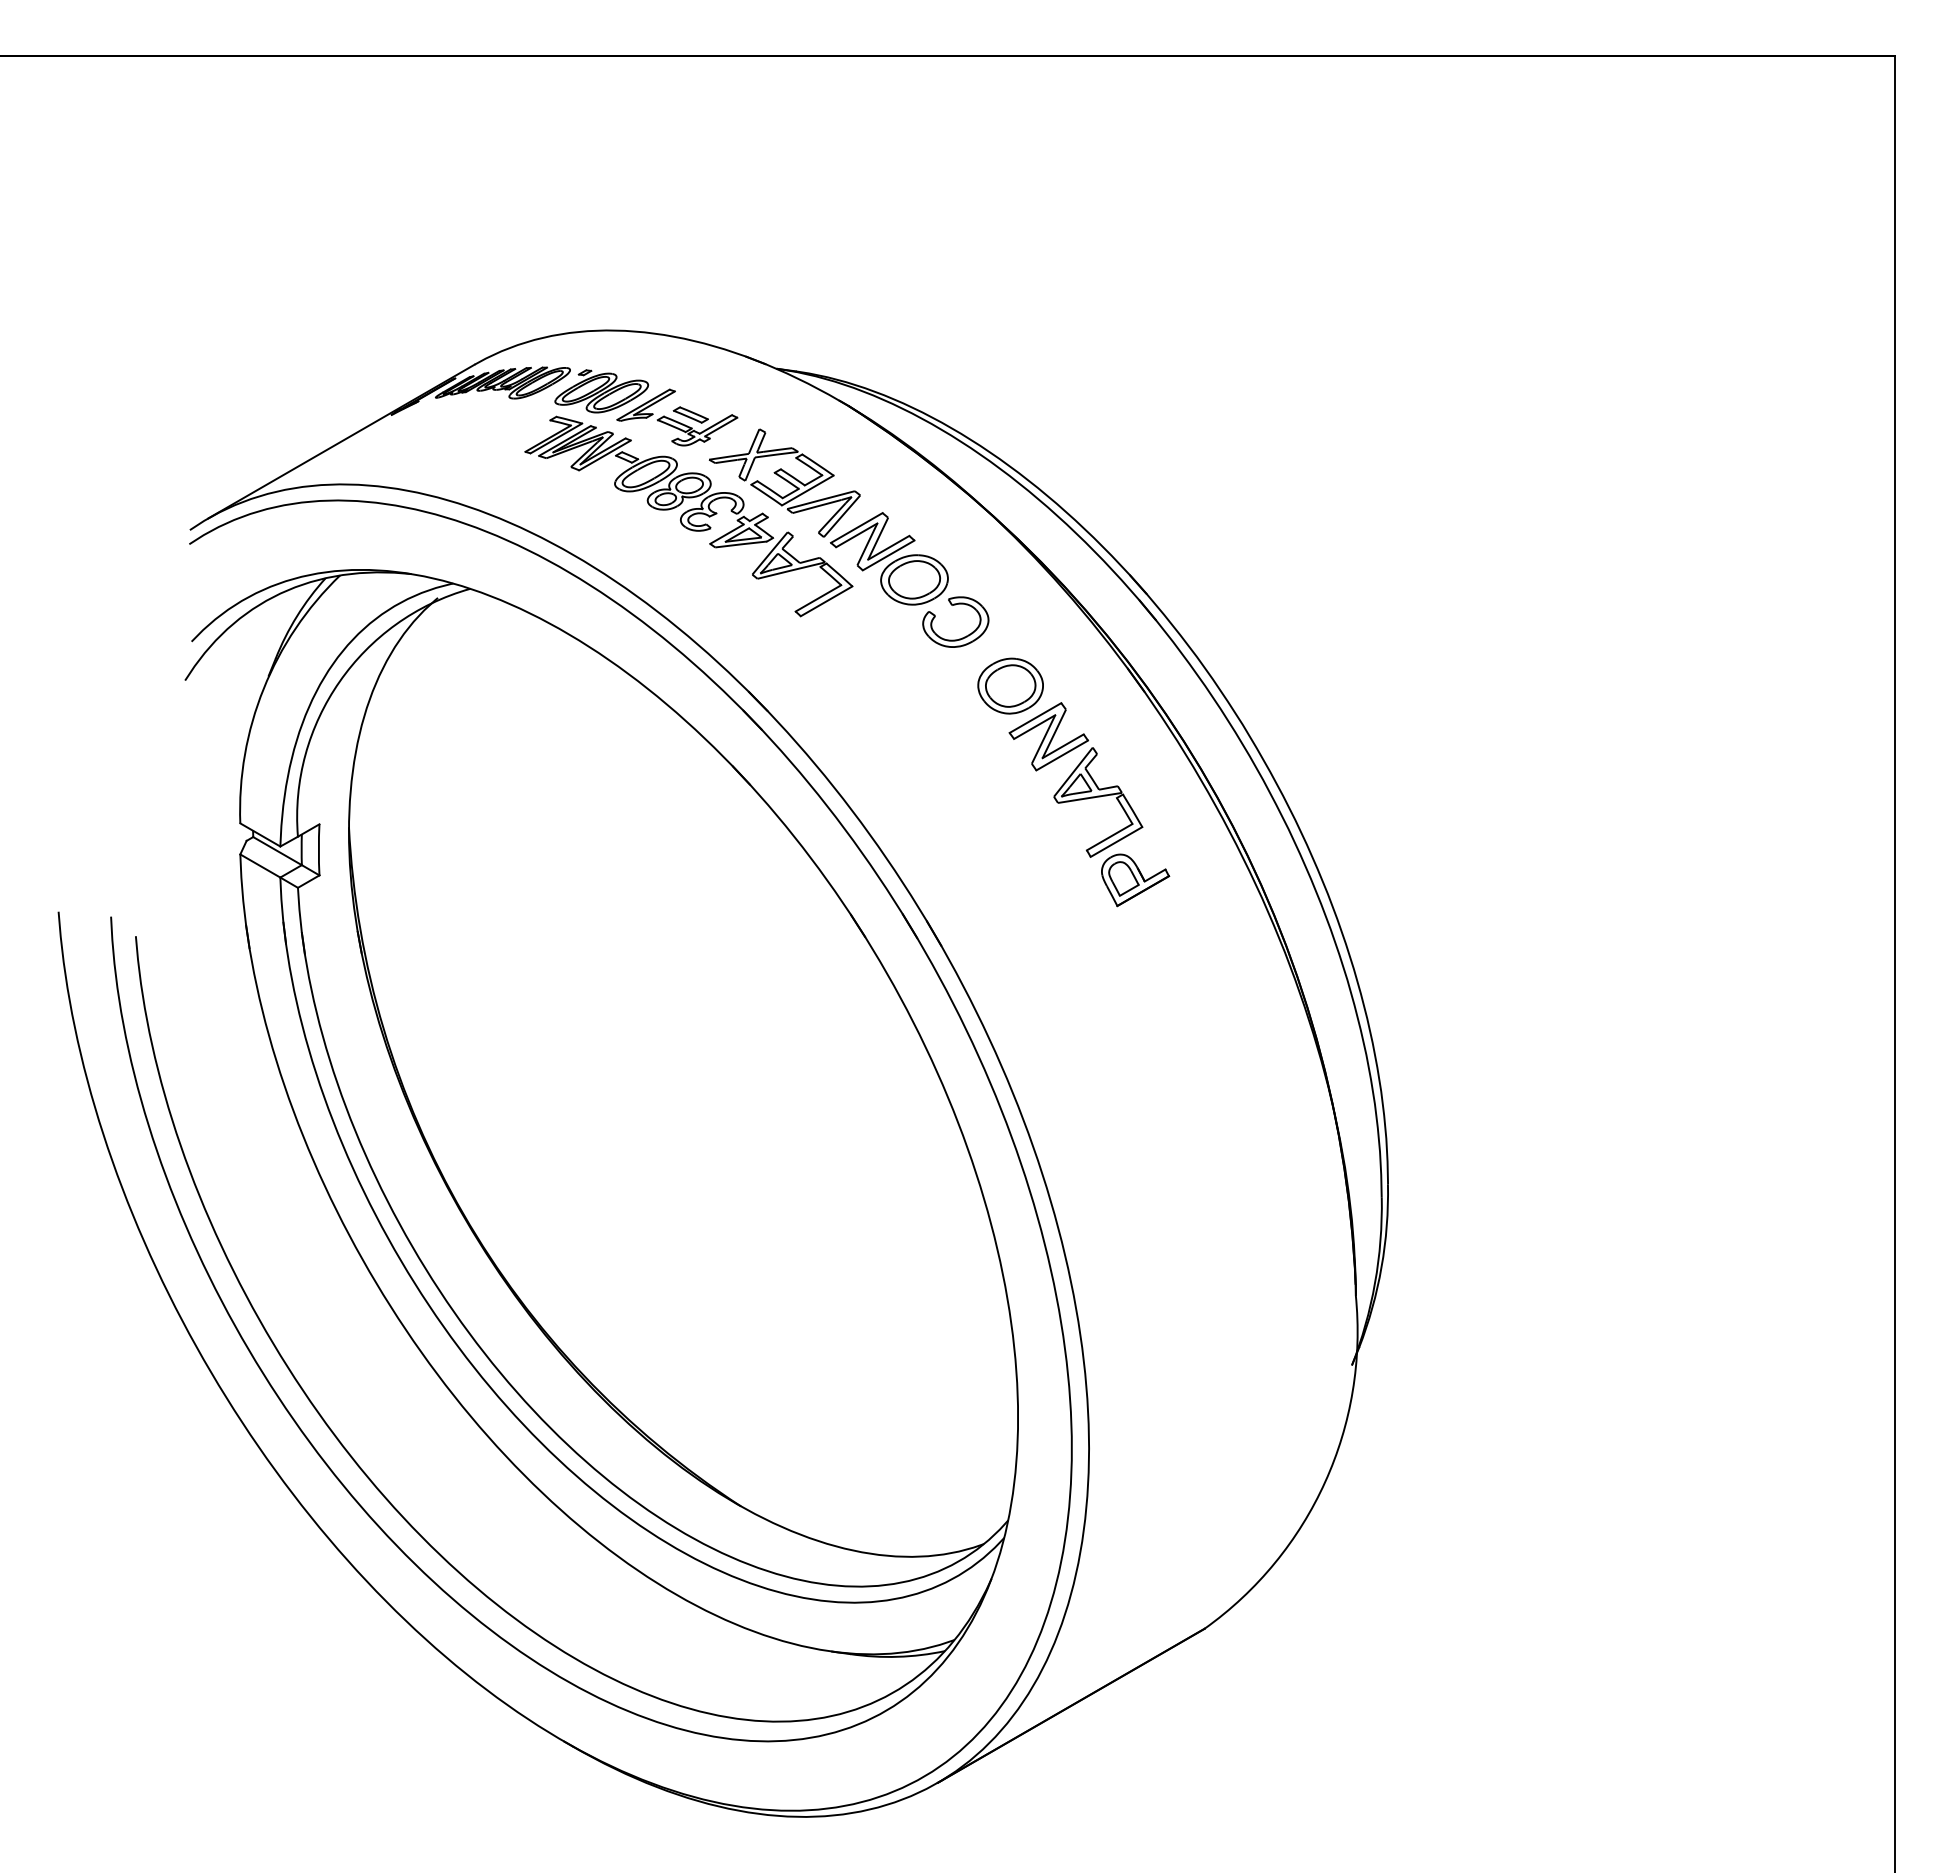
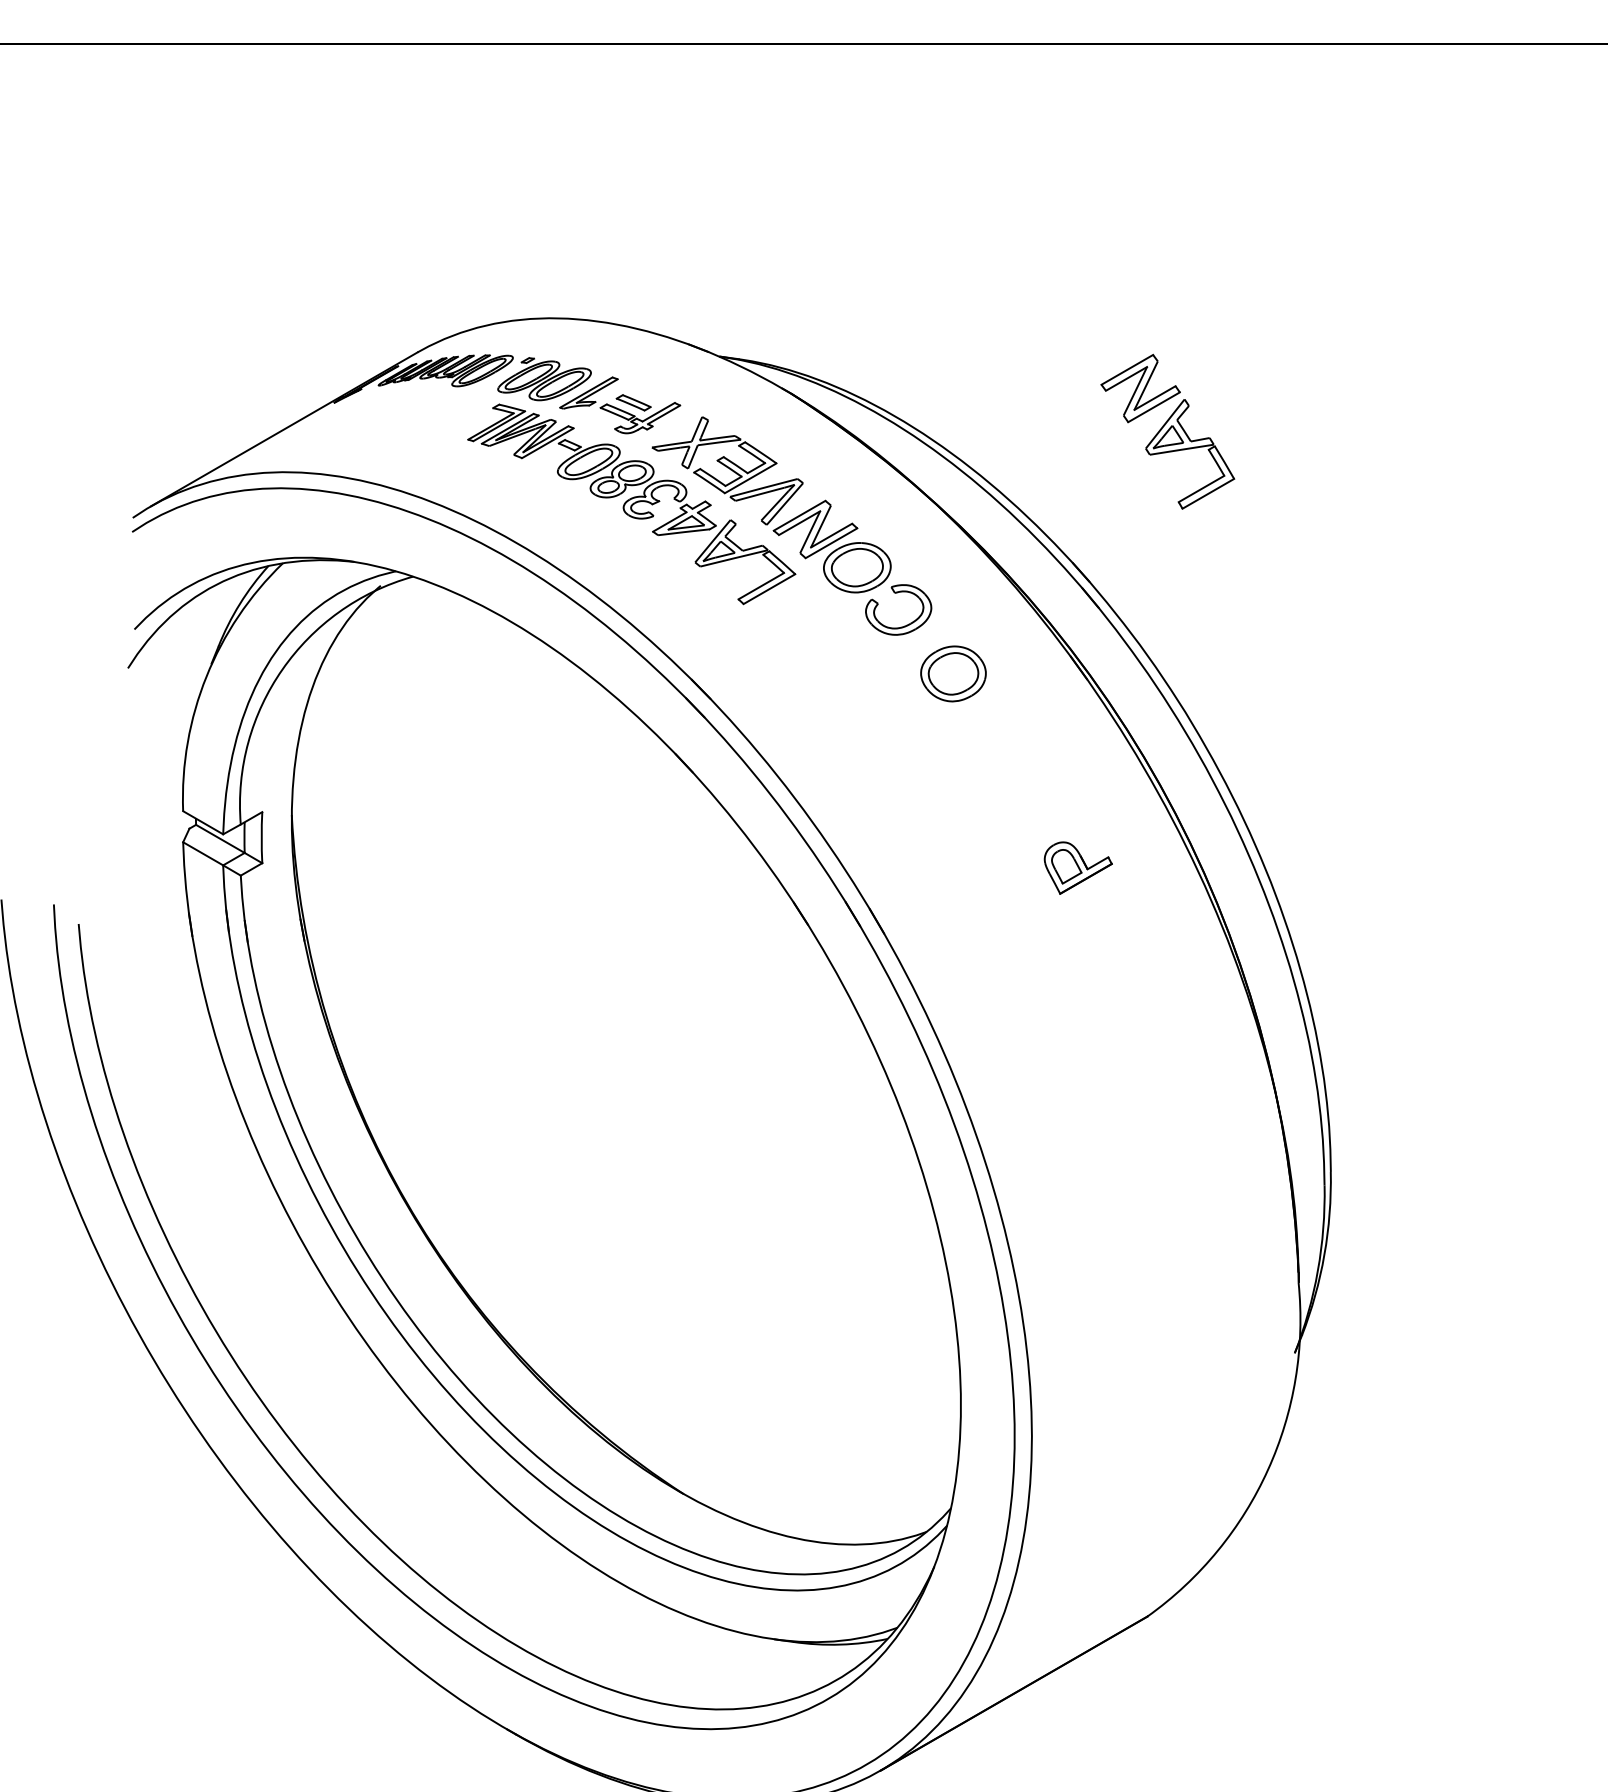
part: (1075, 779) -> (1167, 431), moved

